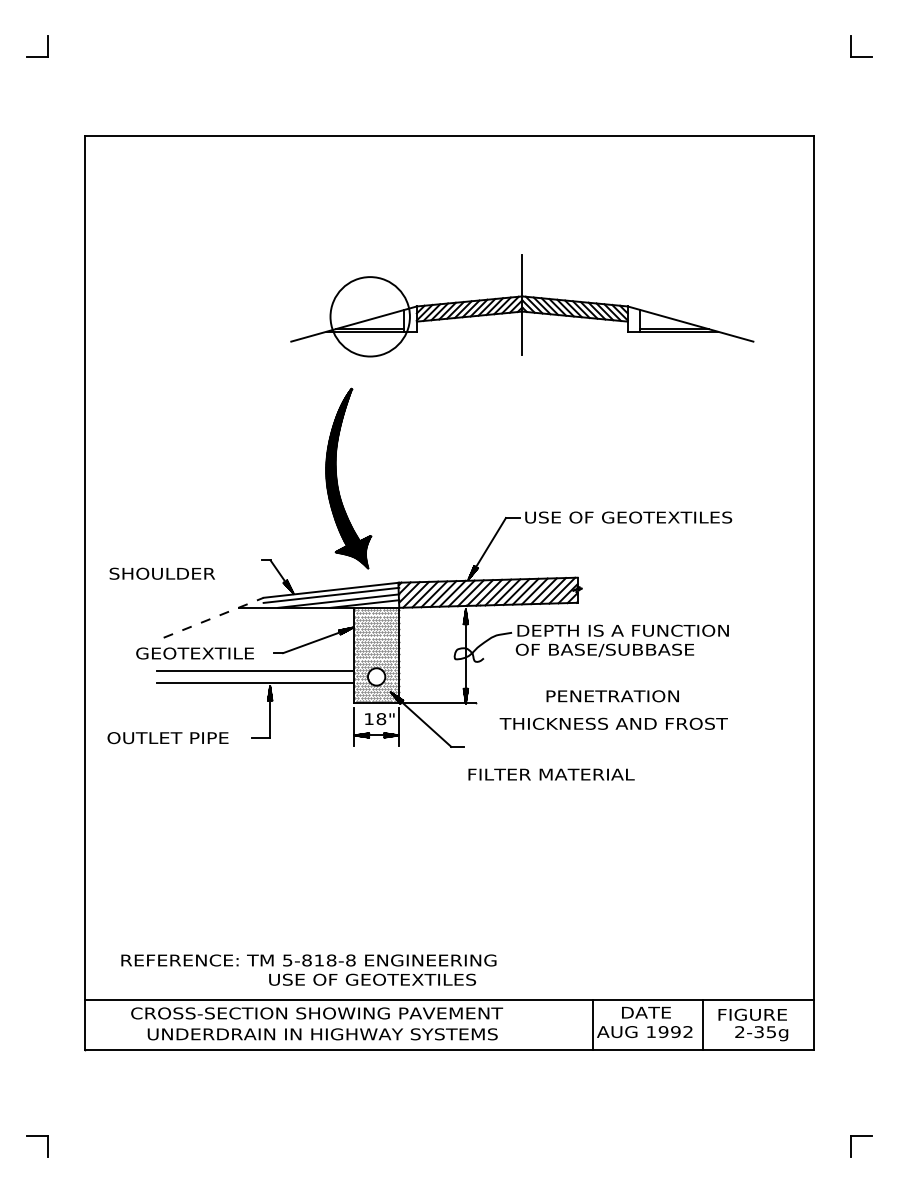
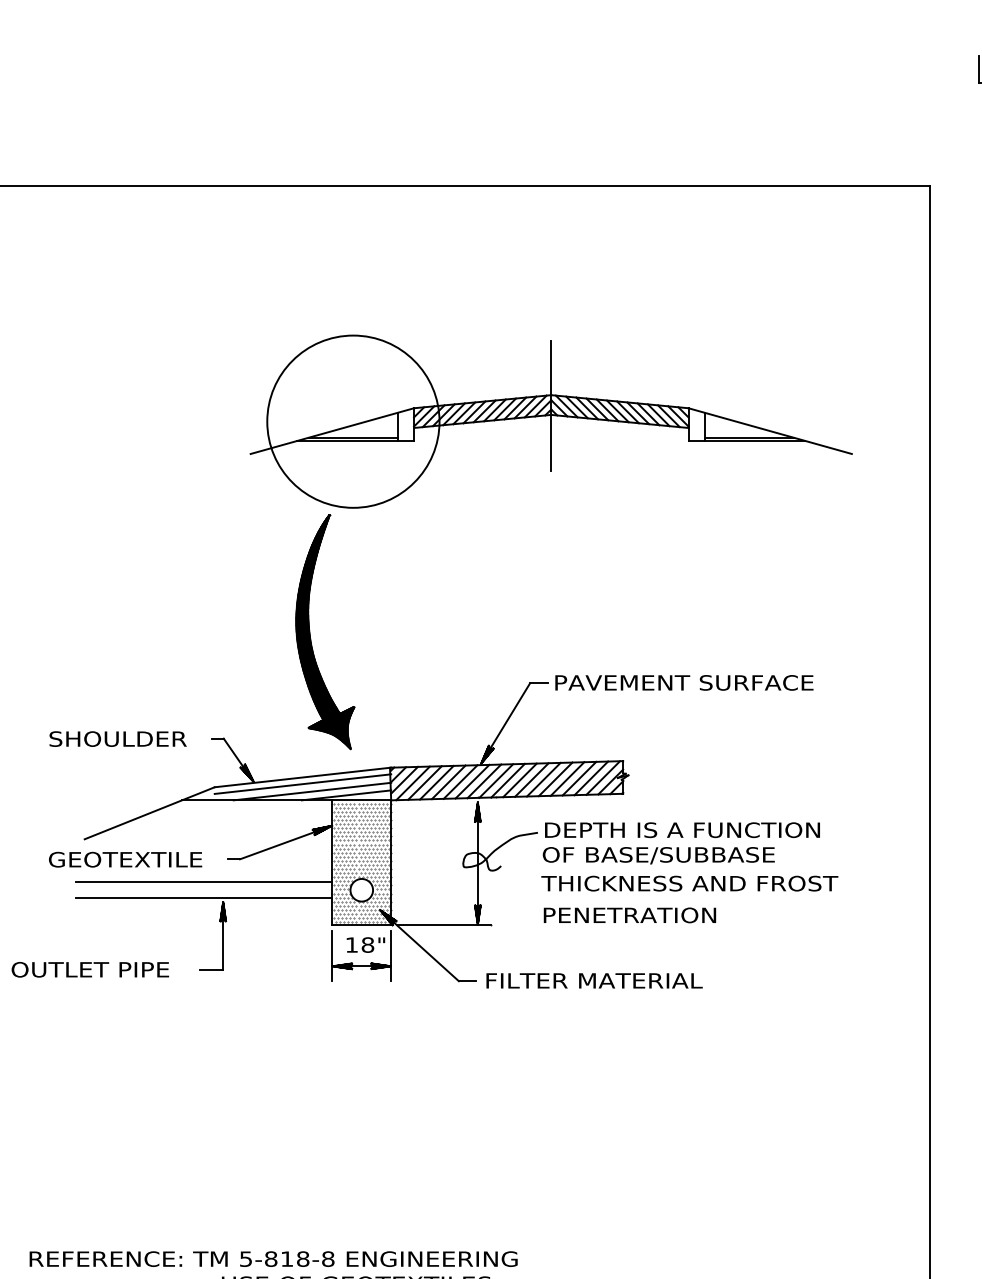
circle: (370, 316) -> (353, 421), size x1.67
text: (628, 517) -> (689, 682), USE OF GEOTEXTILES -> PAVEMENT SURFACE
text: (161, 573) -> (116, 738), moved
line: (213, 617) -> (149, 812), dashed -> solid
text: (612, 696) -> (629, 915), moved
text: (613, 723) -> (689, 883), moved
text: (551, 774) -> (594, 980), moved

